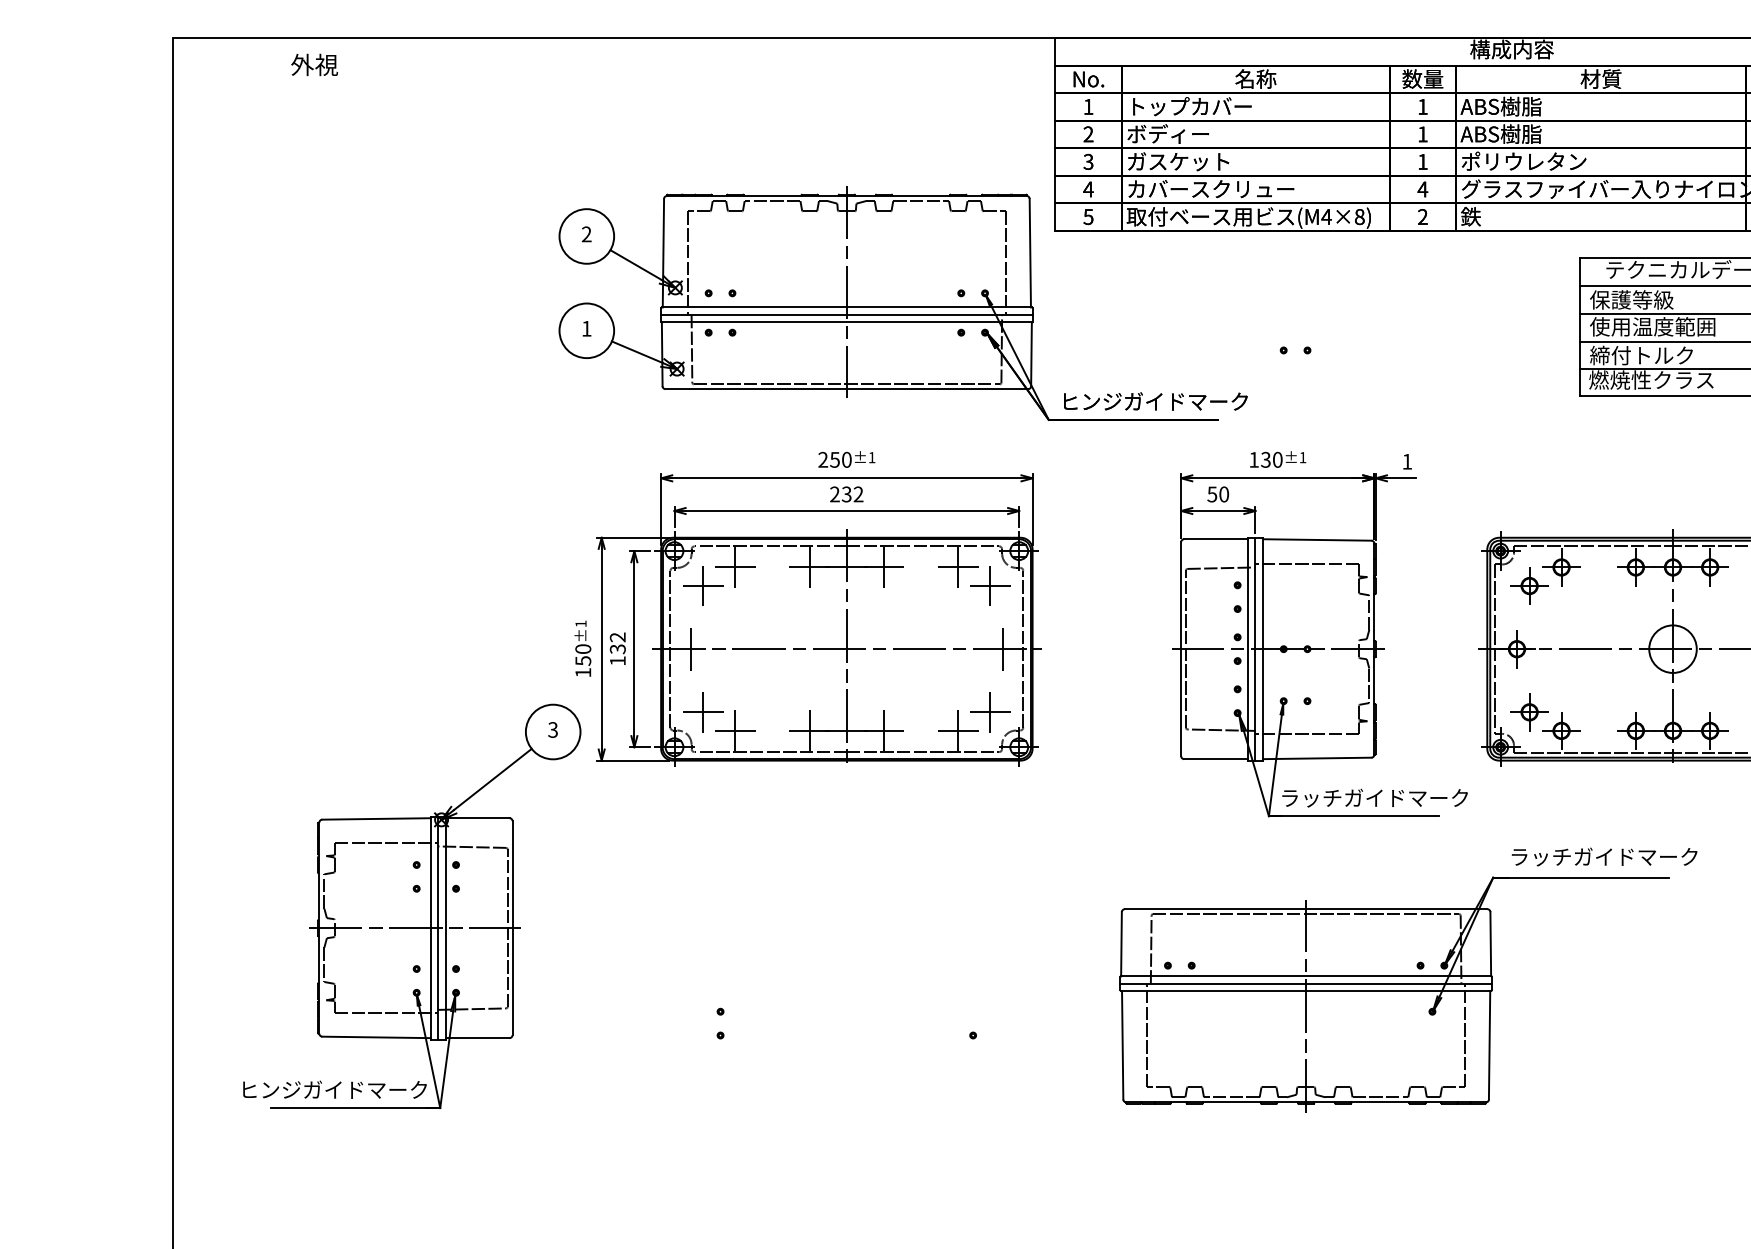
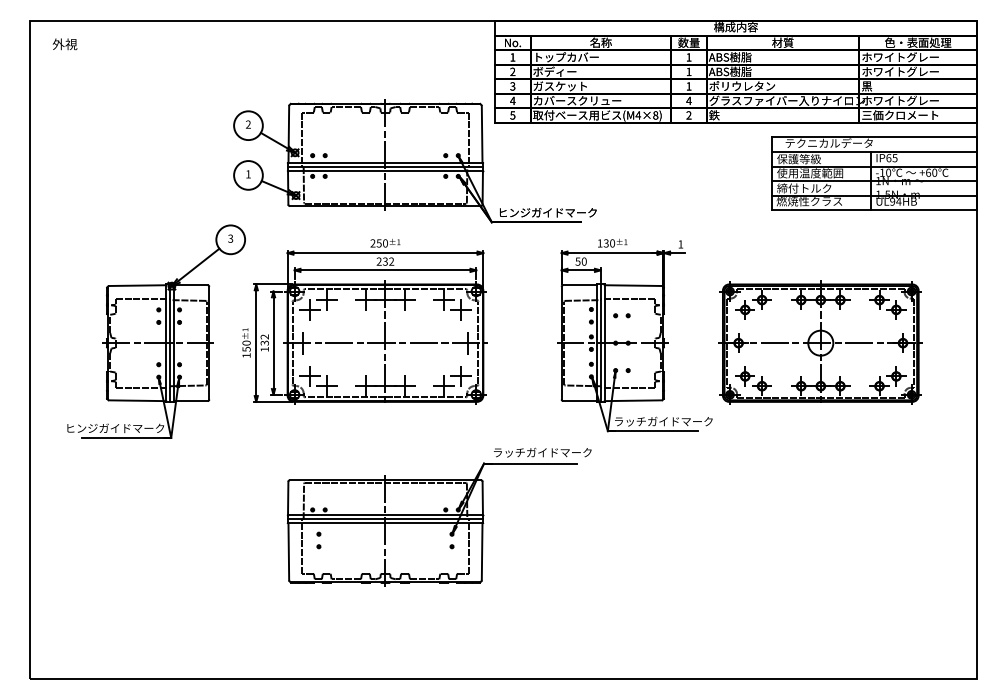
text: (313, 65) -> (64, 44), moved
part: (1294, 349) -> (621, 315), moved
part: (412, 906) -> (156, 331), moved
part: (1406, 978) -> (438, 516), moved

